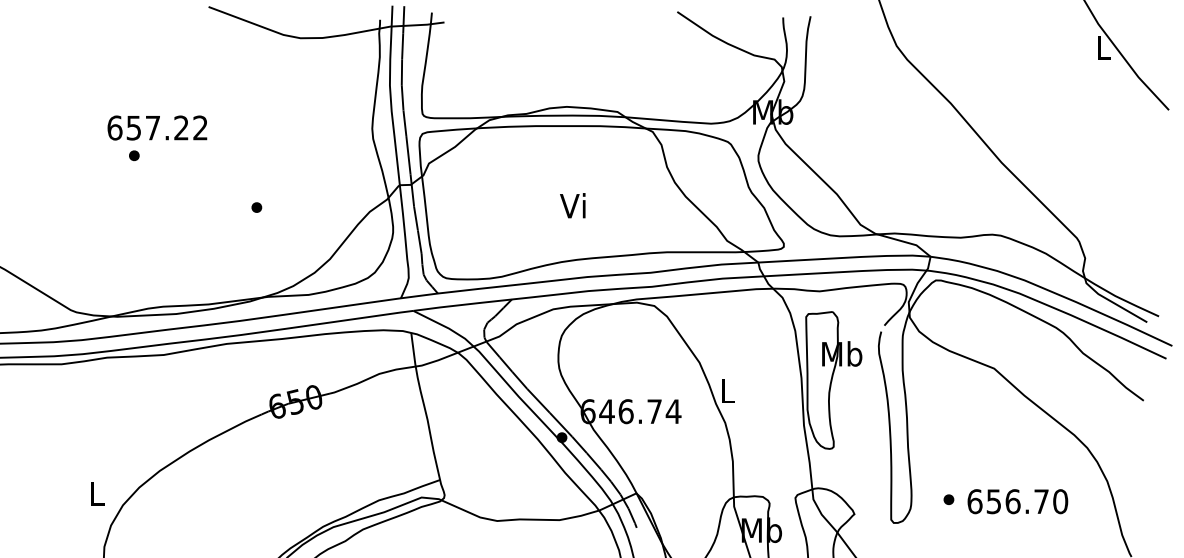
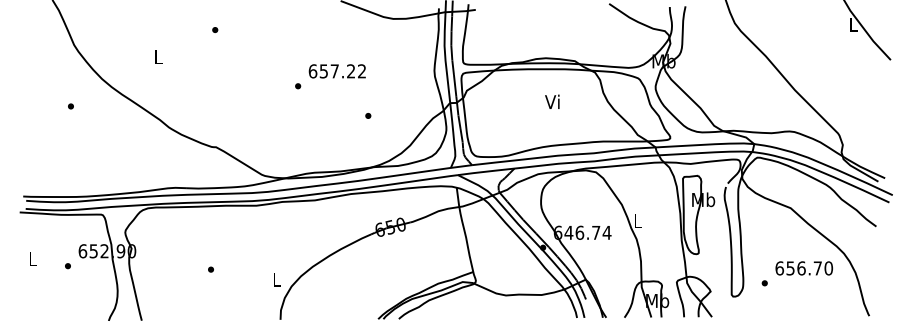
text: (155, 128) -> (336, 71), moved
text: (573, 205) -> (552, 101), moved
text: (1016, 501) -> (803, 268), moved

